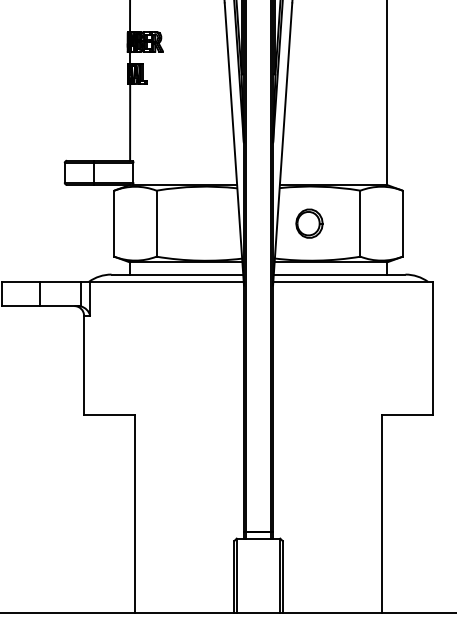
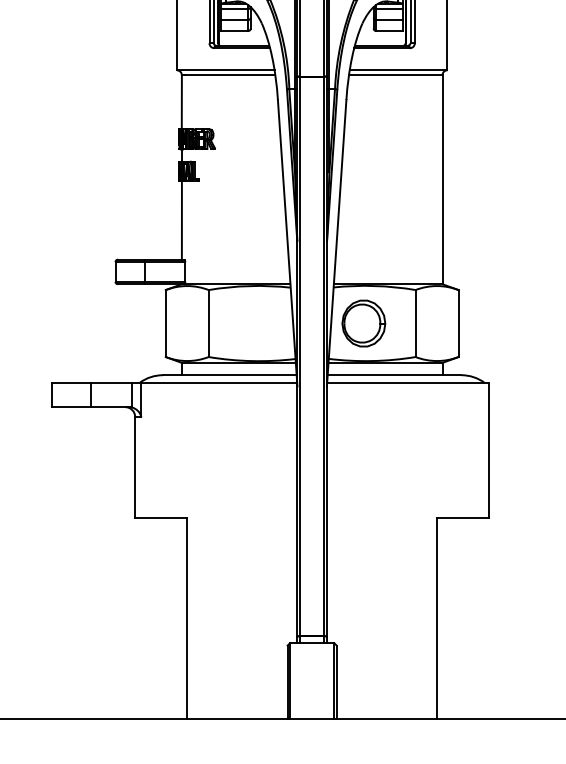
part: (309, 223) -> (363, 323), size x1.6

